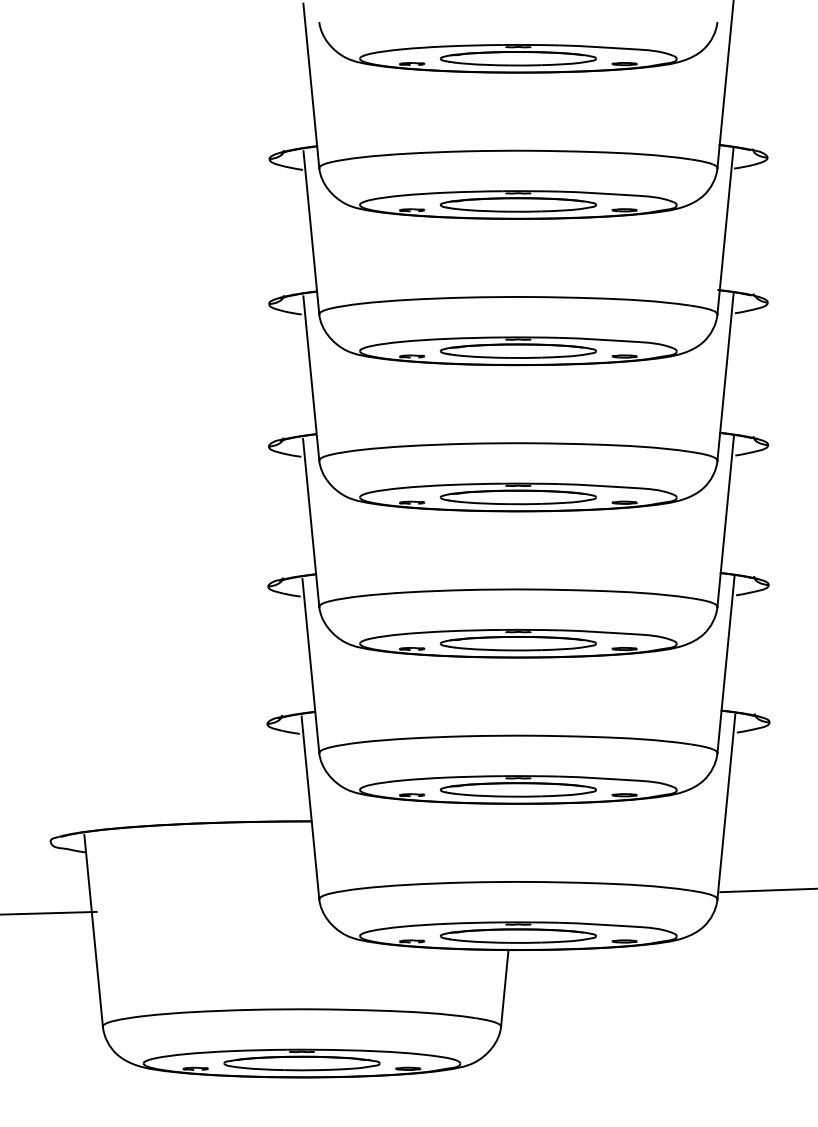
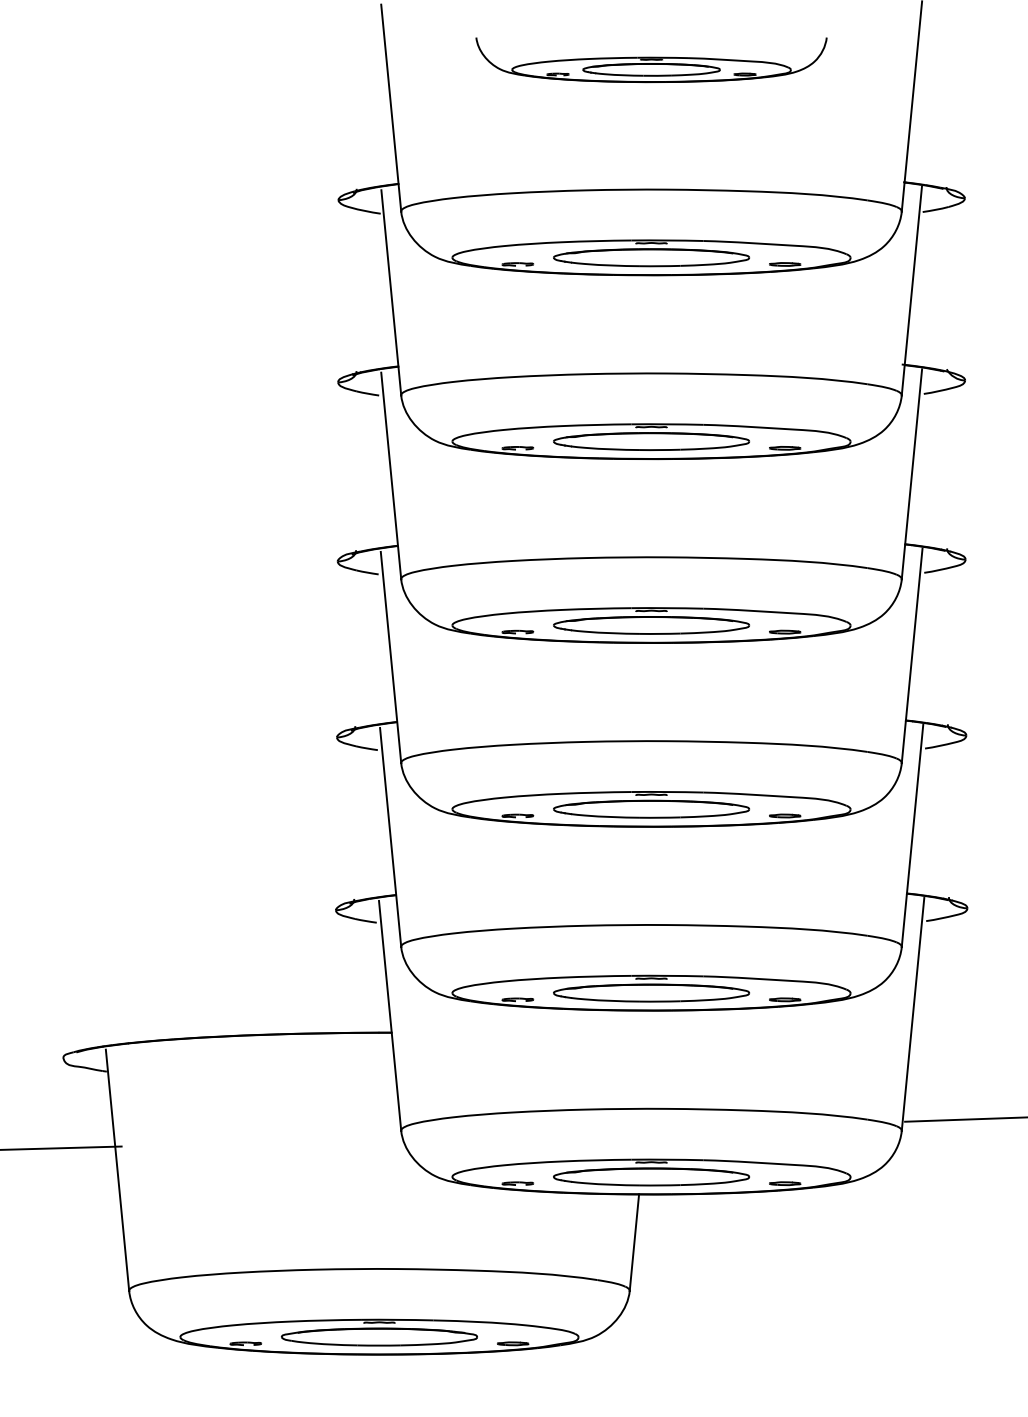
part: (518, 47) -> (651, 59), size x0.7

